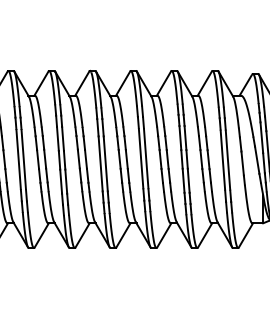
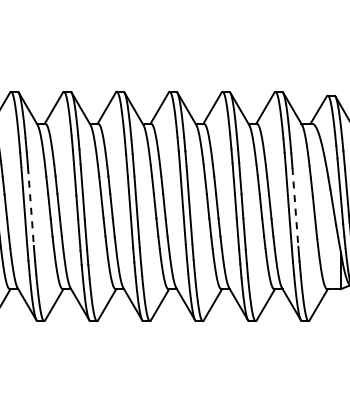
line: (23, 159) -> (30, 206), solid -> dashed
line: (228, 160) -> (295, 207), solid -> dashed

